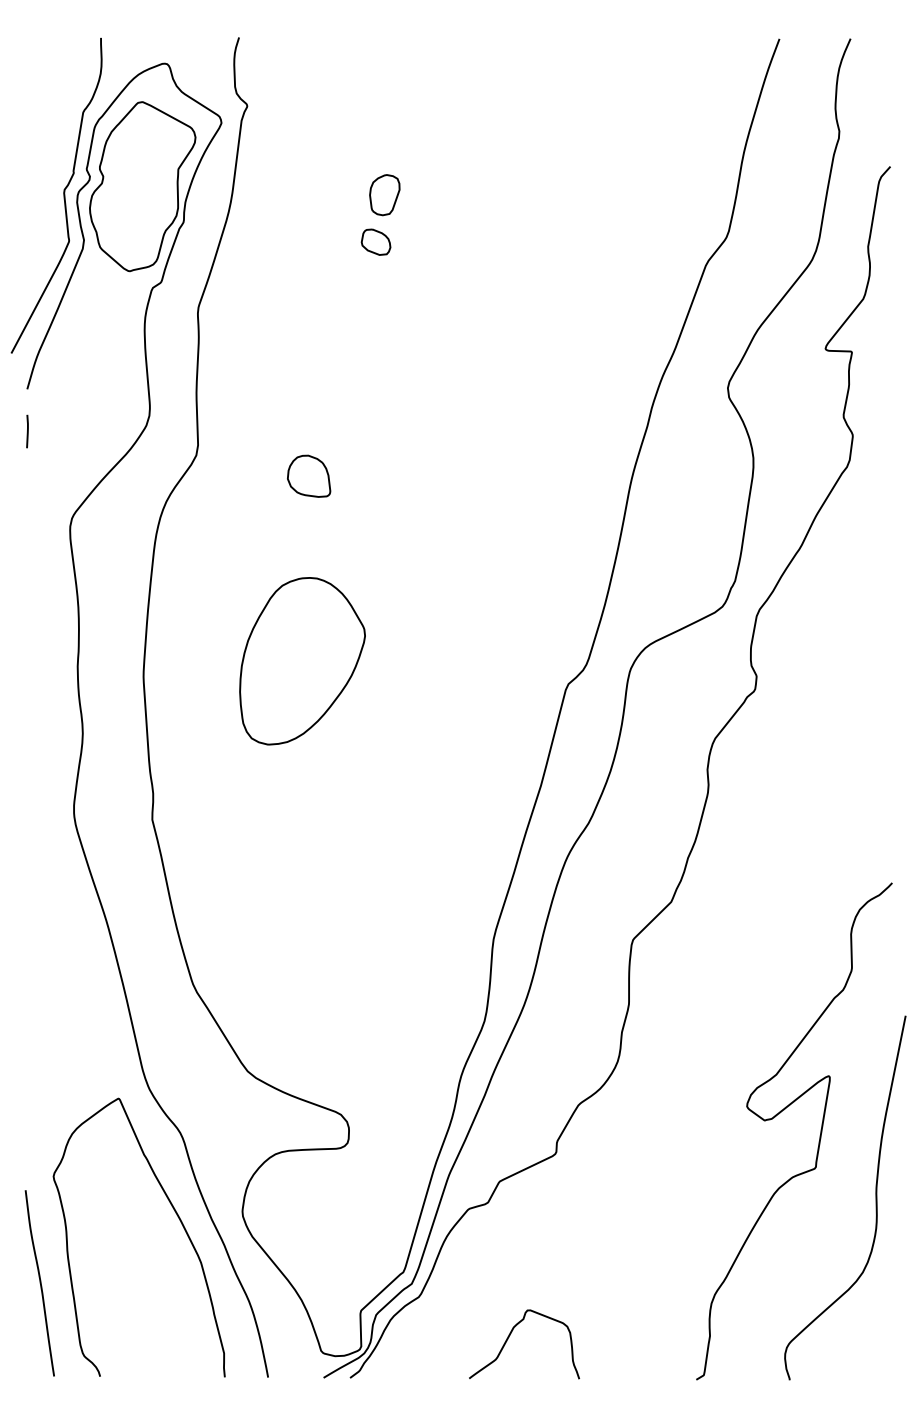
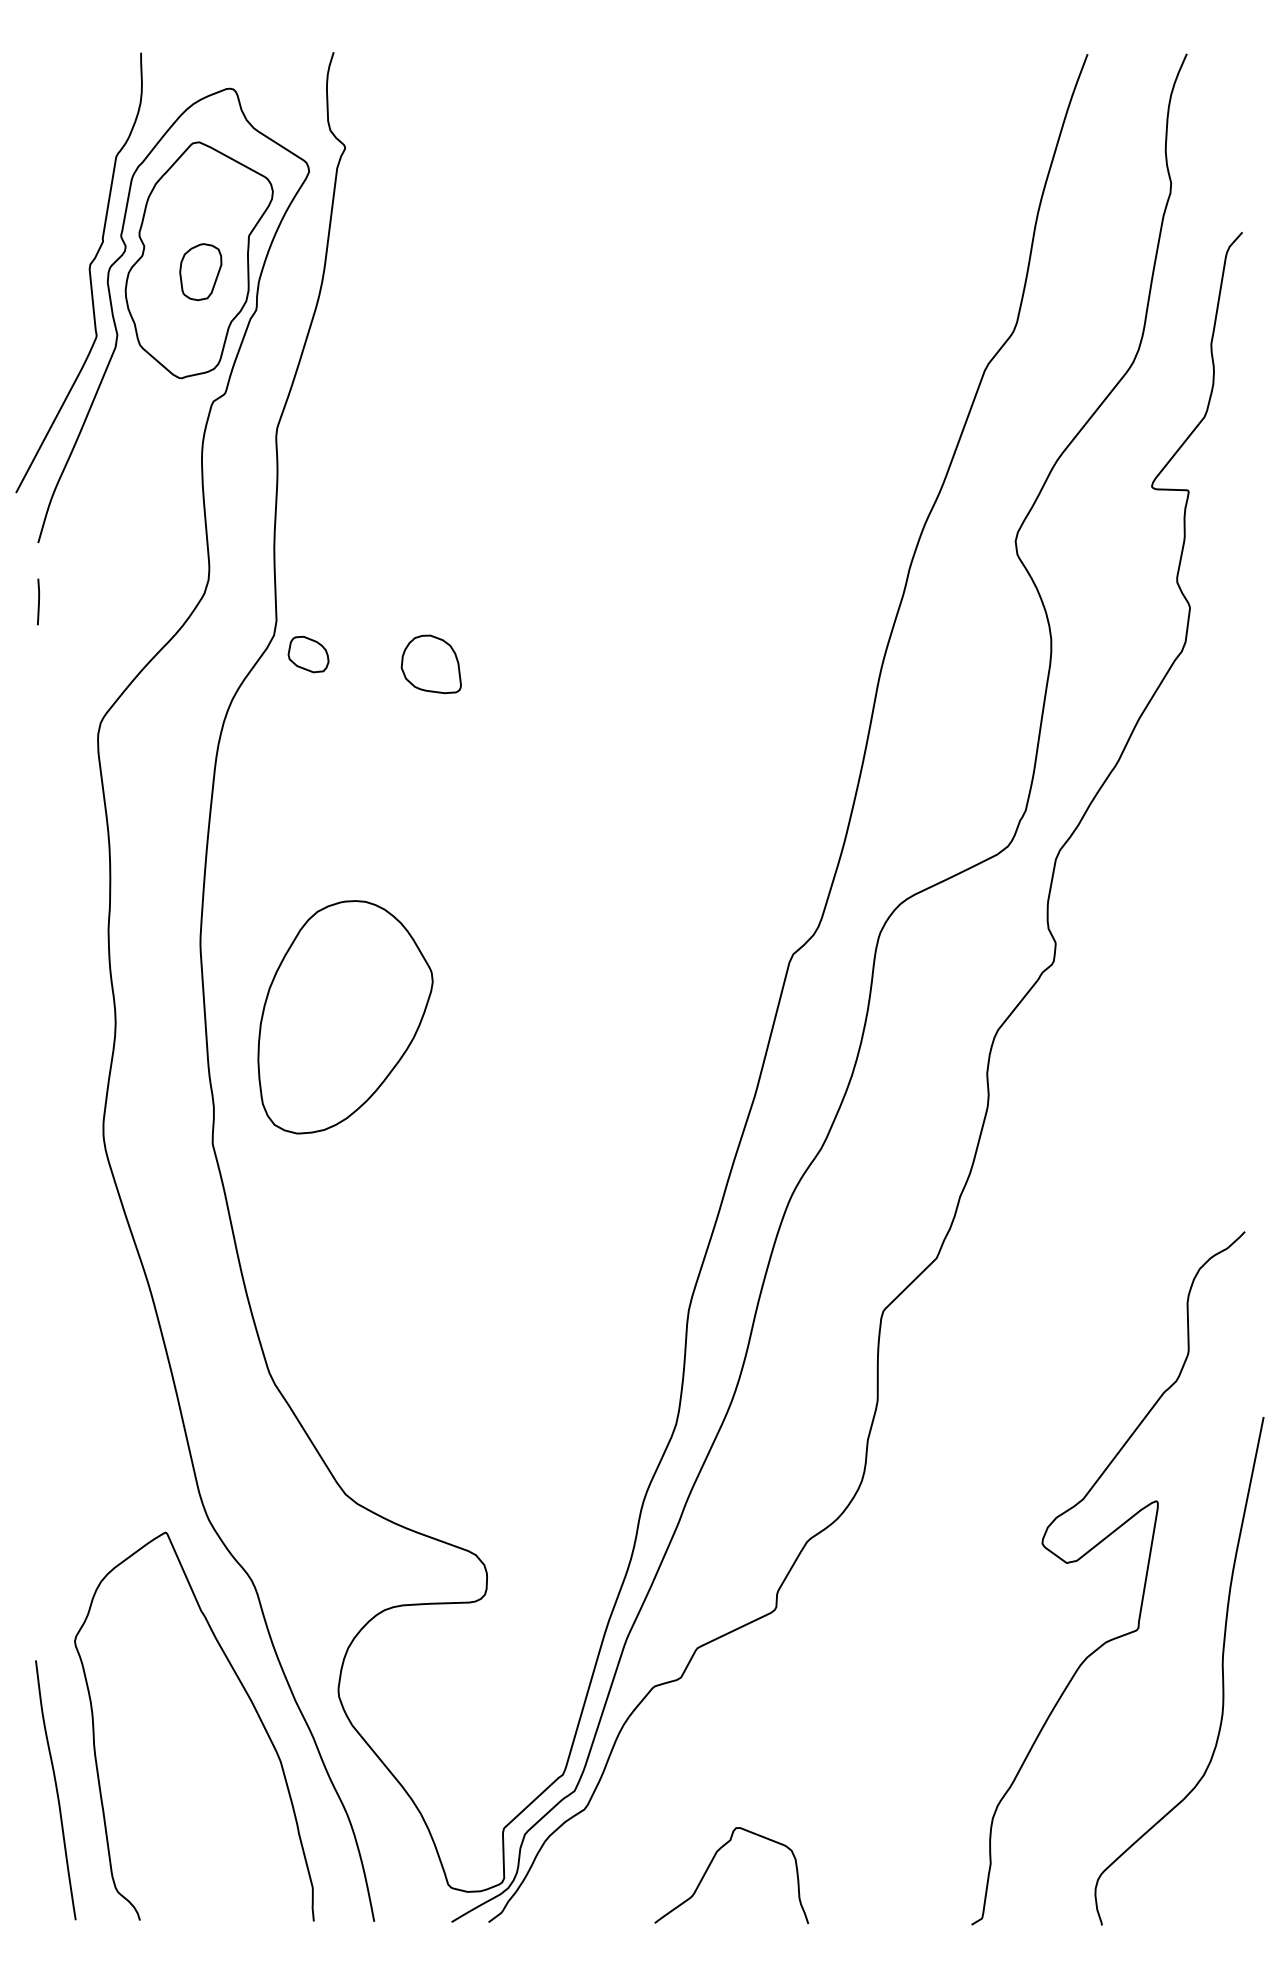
part: (384, 195) -> (200, 272), moved
part: (375, 241) -> (307, 653), moved
part: (302, 661) -> (345, 1017), moved

